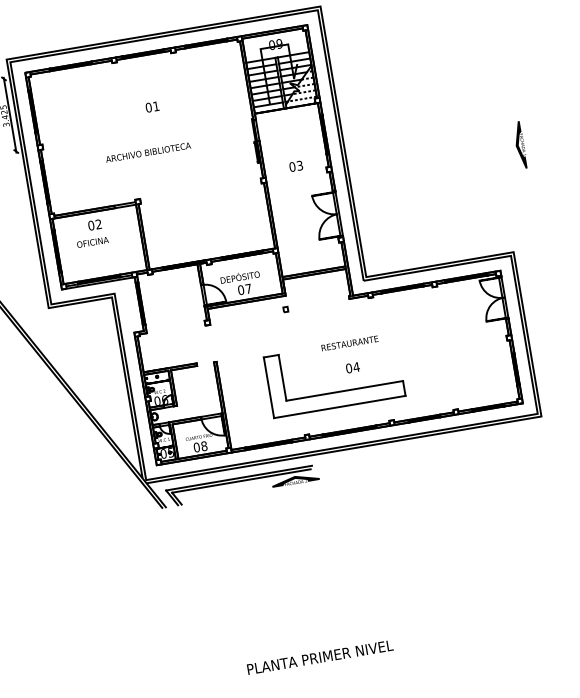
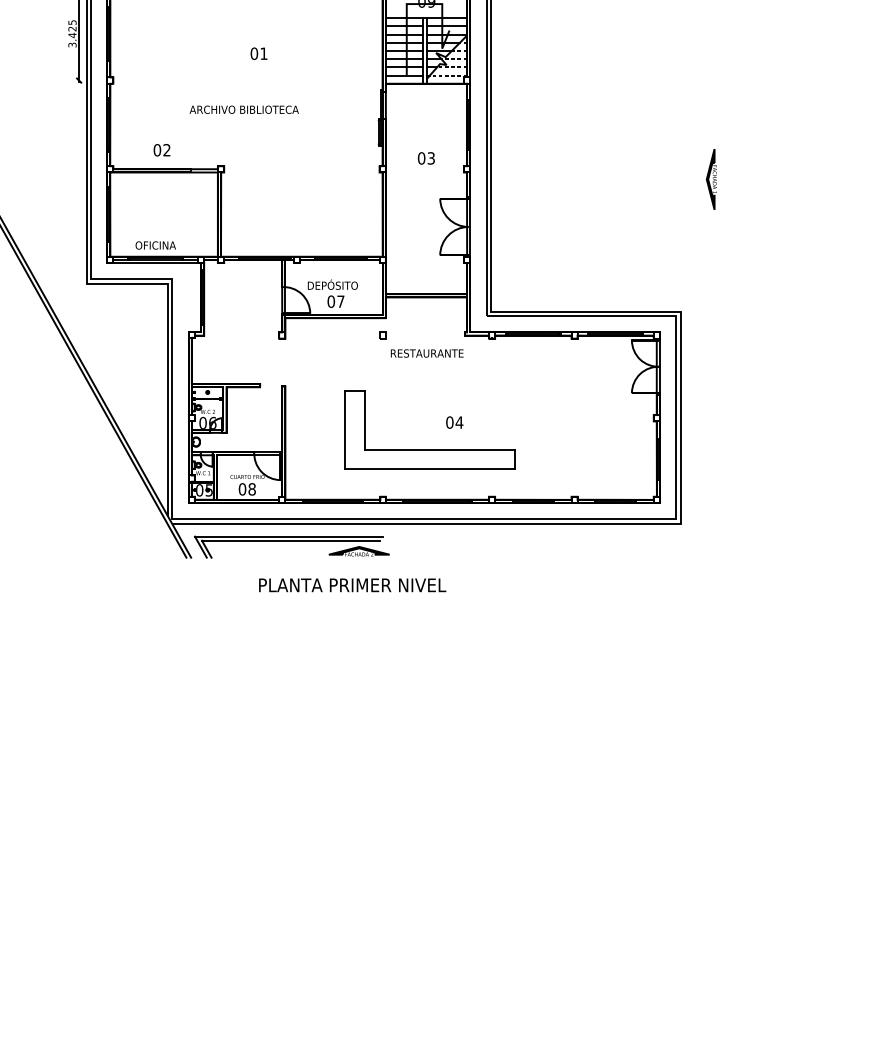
text: (94, 225) -> (161, 150), moved
text: (92, 242) -> (155, 245), moved
text: (349, 343) -> (426, 353), moved
text: (320, 657) -> (352, 585), moved

